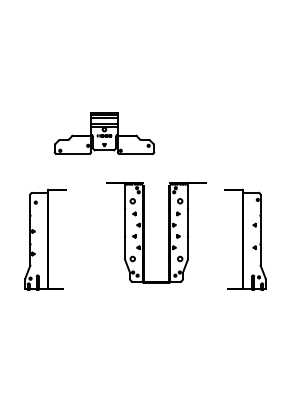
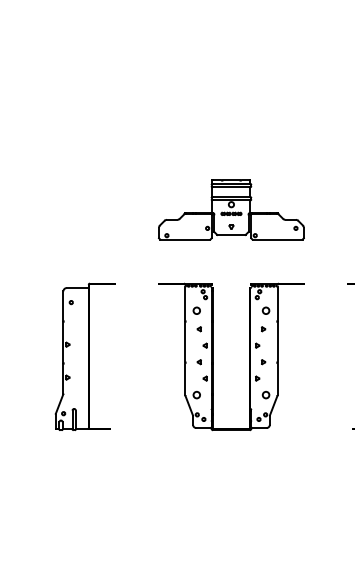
part: (104, 133) -> (231, 210), moved
part: (144, 232) -> (213, 356), moved

